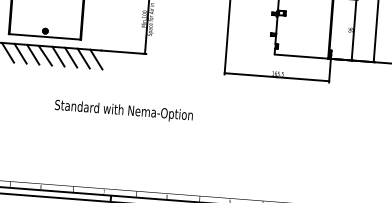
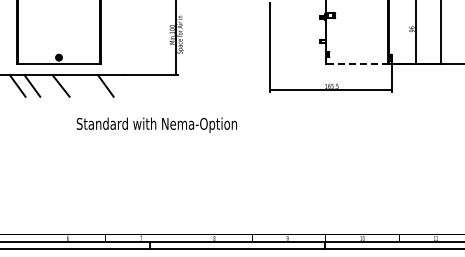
line: (32, 54) -> (46, 85), removed
line: (58, 56) -> (76, 85), removed
line: (302, 56) -> (358, 64), solid -> dashed
line: (70, 57) -> (90, 85), removed
line: (96, 59) -> (120, 85), removed
text: (123, 110) -> (156, 124), moved

